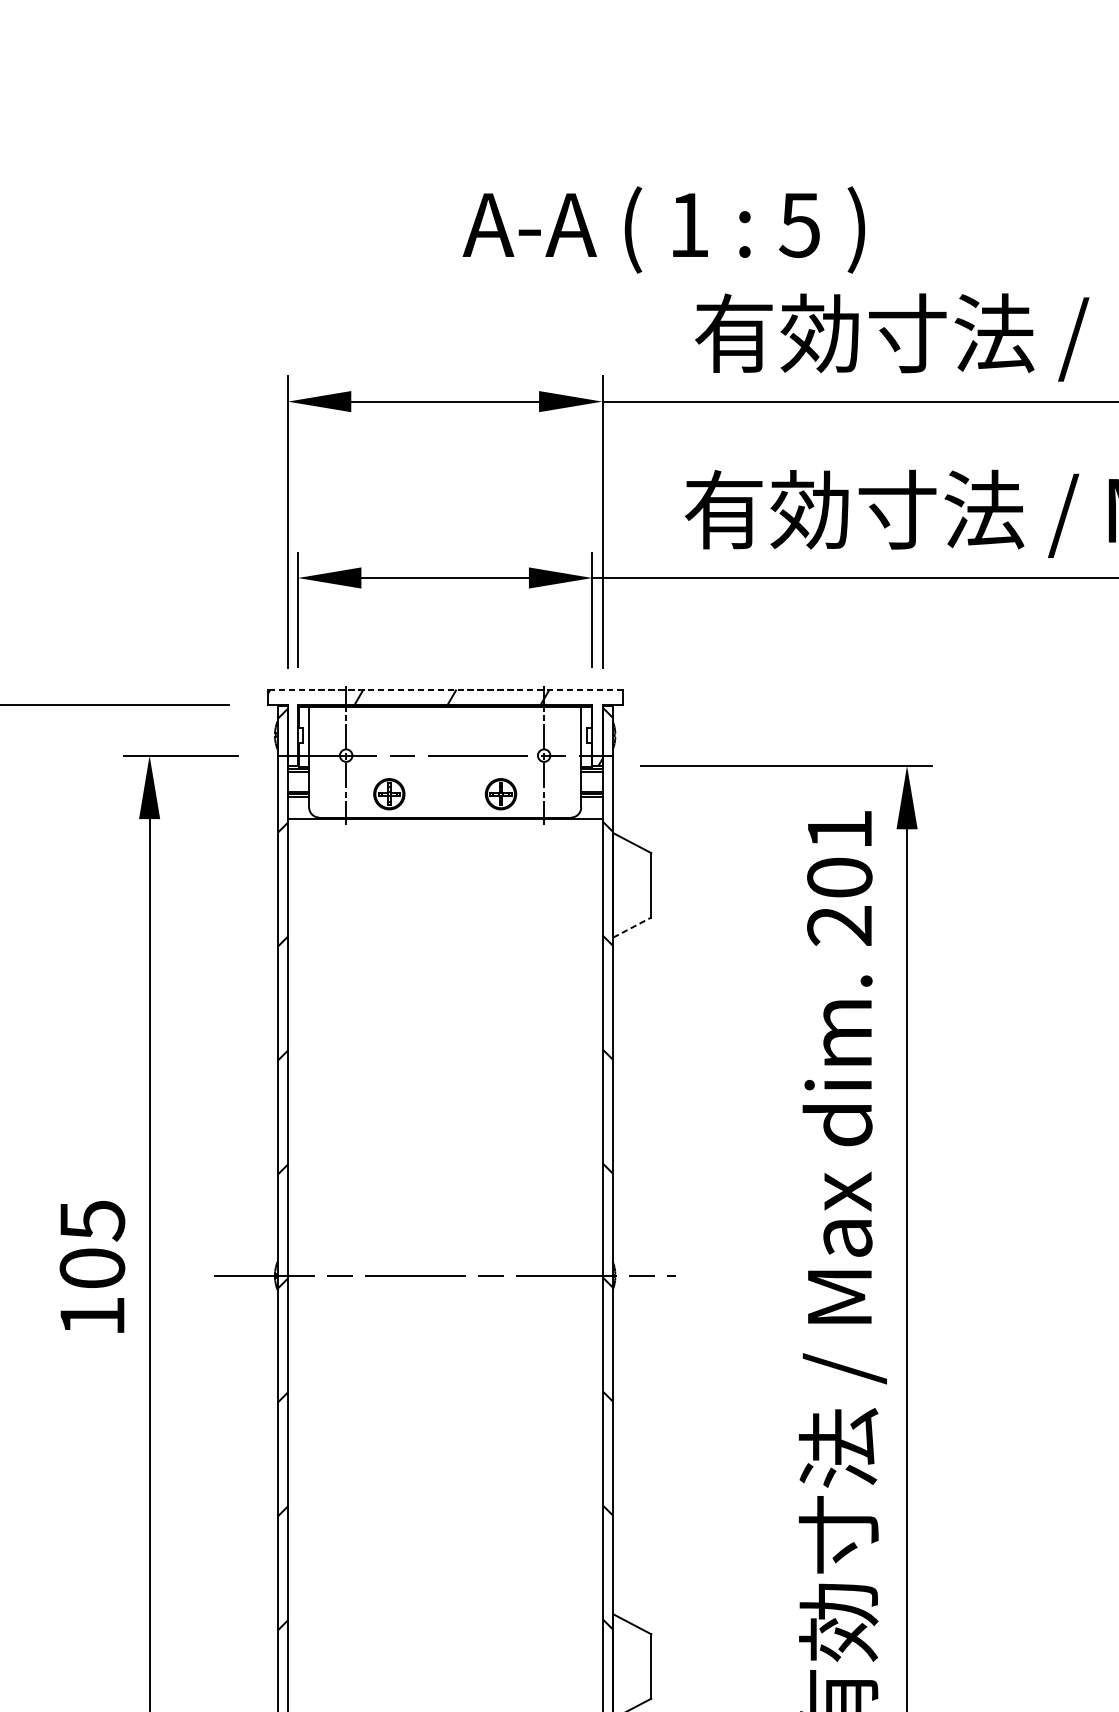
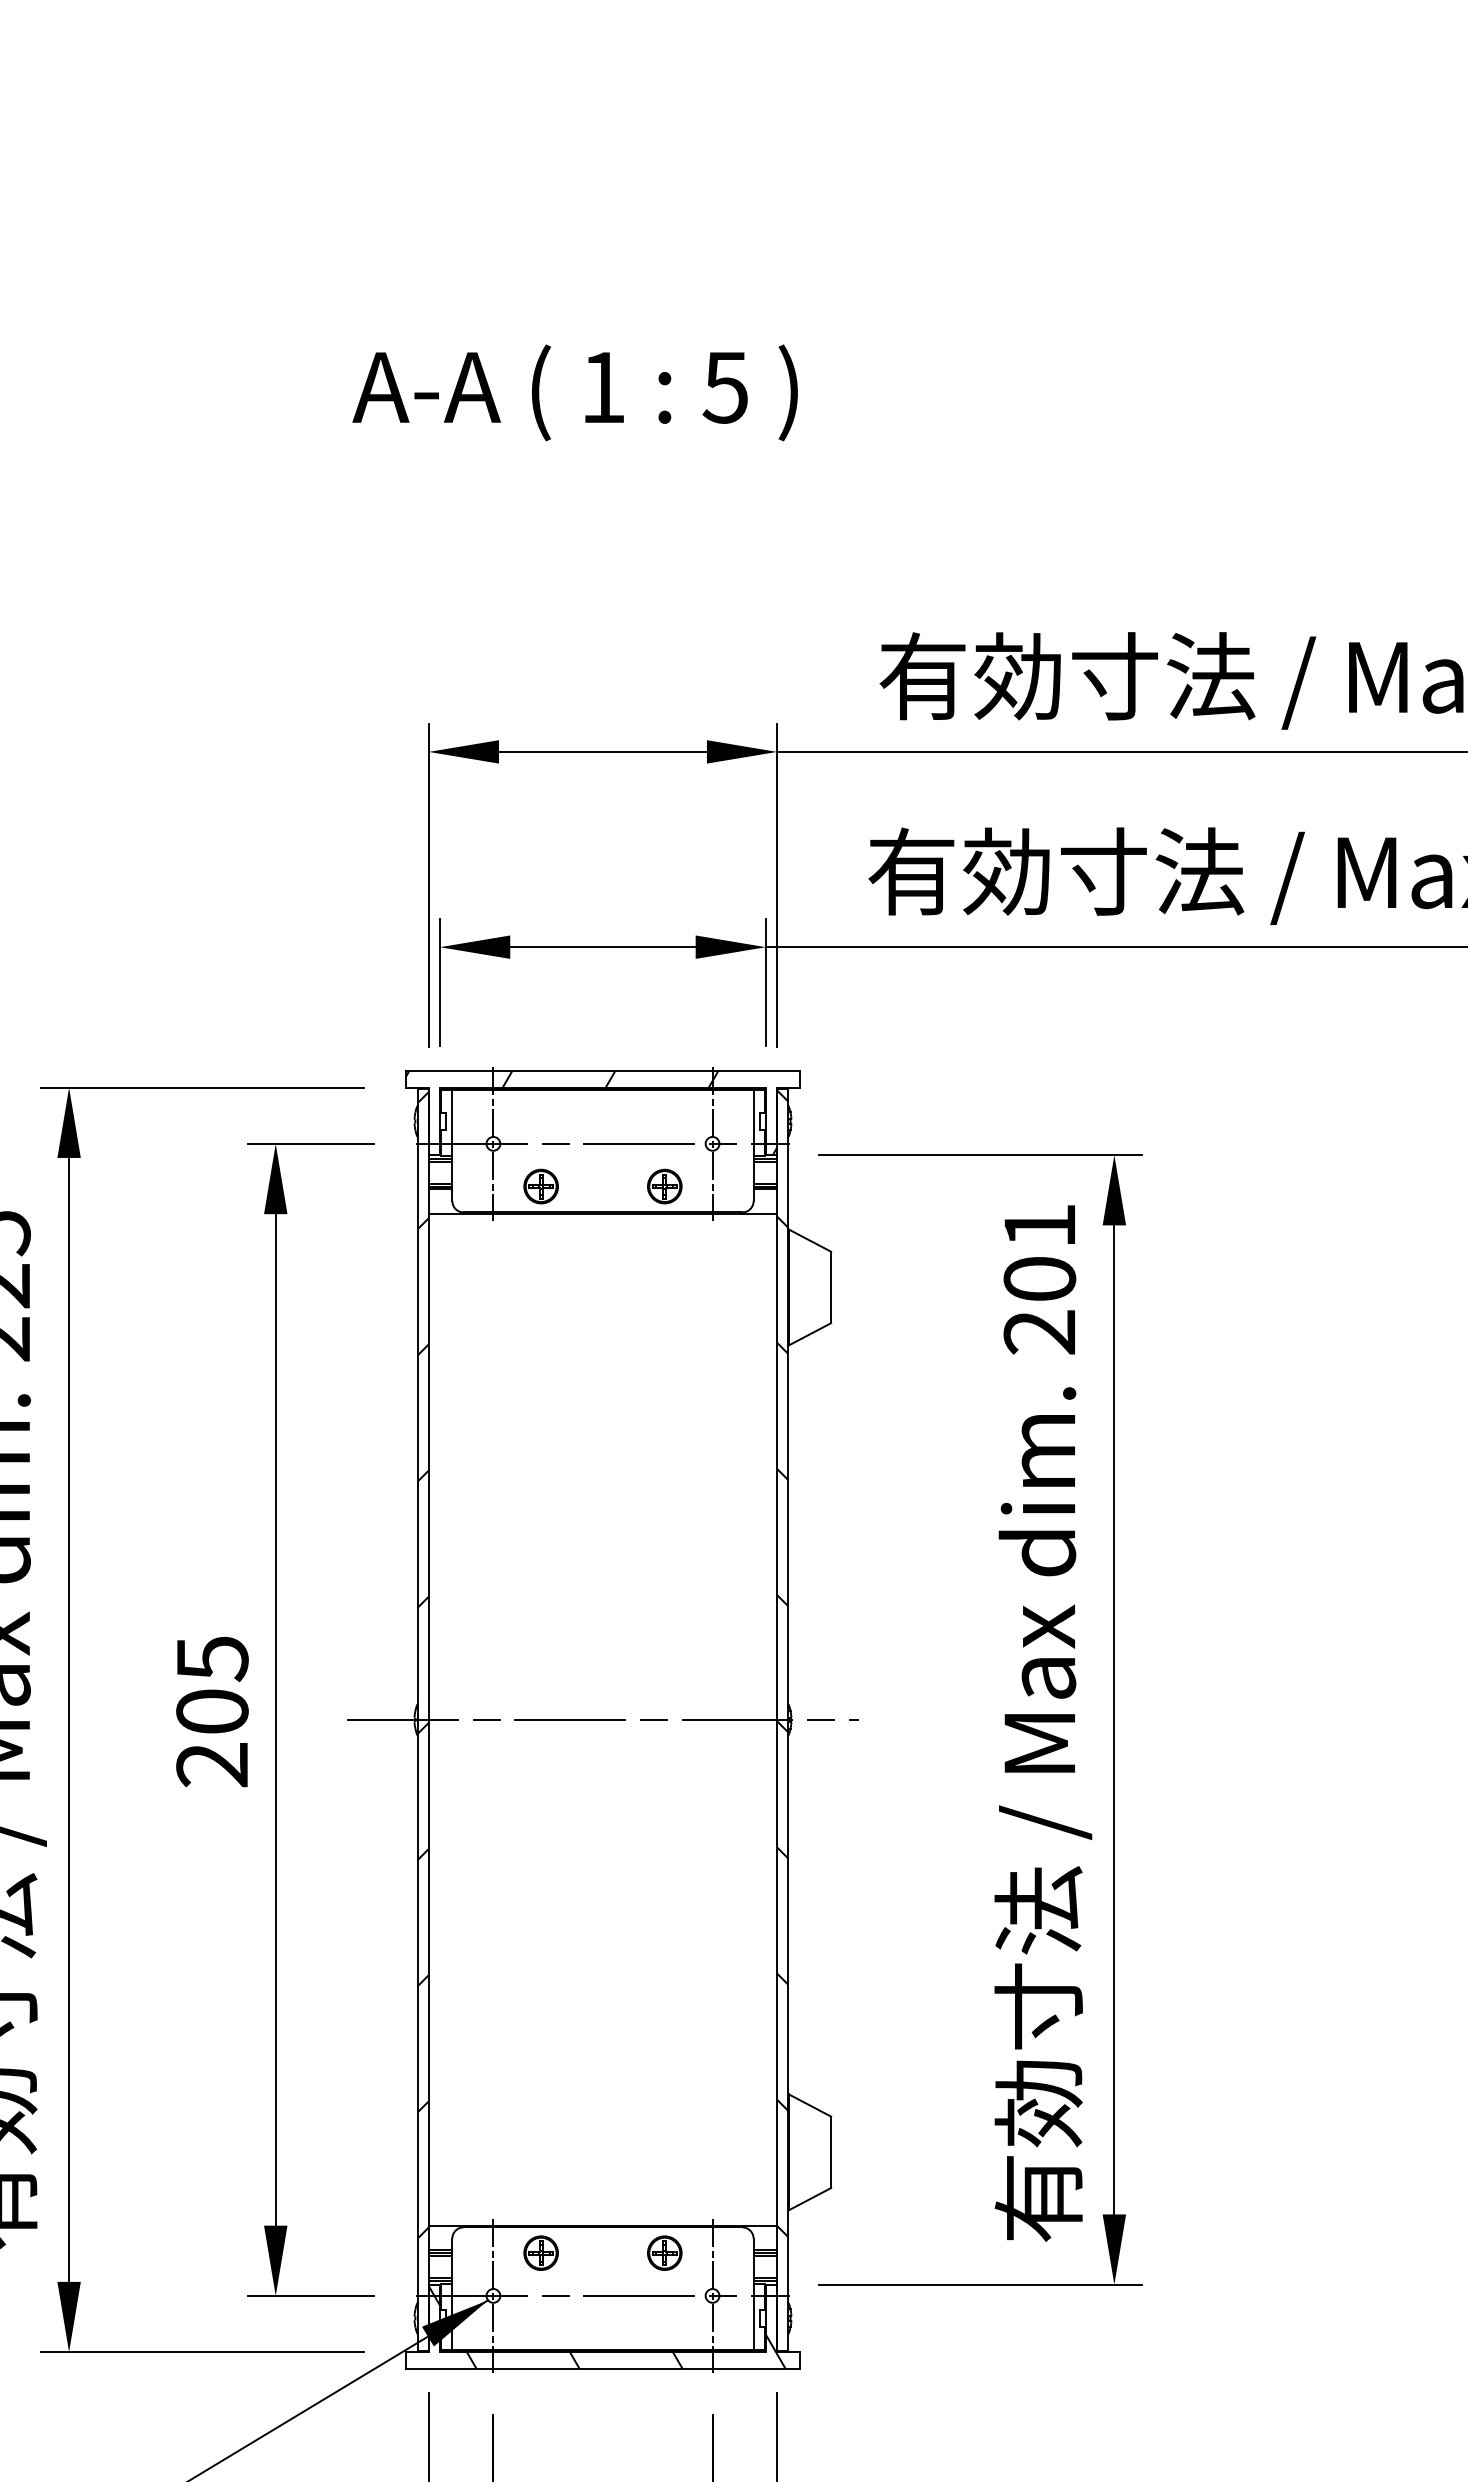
text: (663, 229) -> (574, 392), moved
line: (444, 689) -> (602, 1070), dashed -> solid
line: (632, 927) -> (810, 1334), dashed -> solid
text: (91, 1317) -> (211, 1765), 105 -> 205

